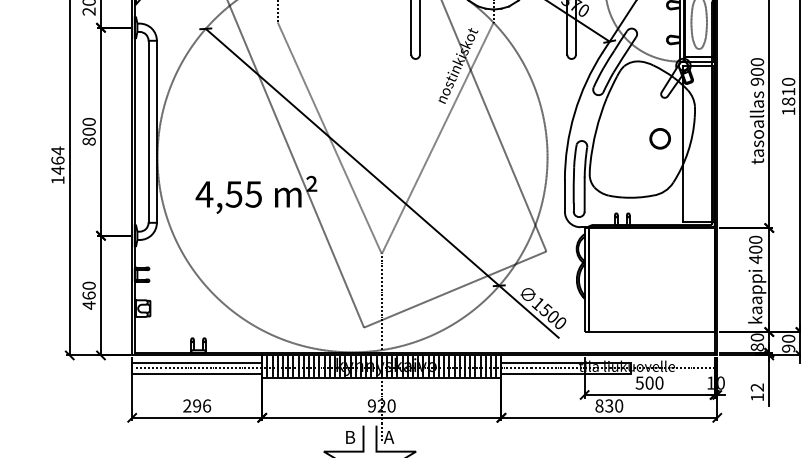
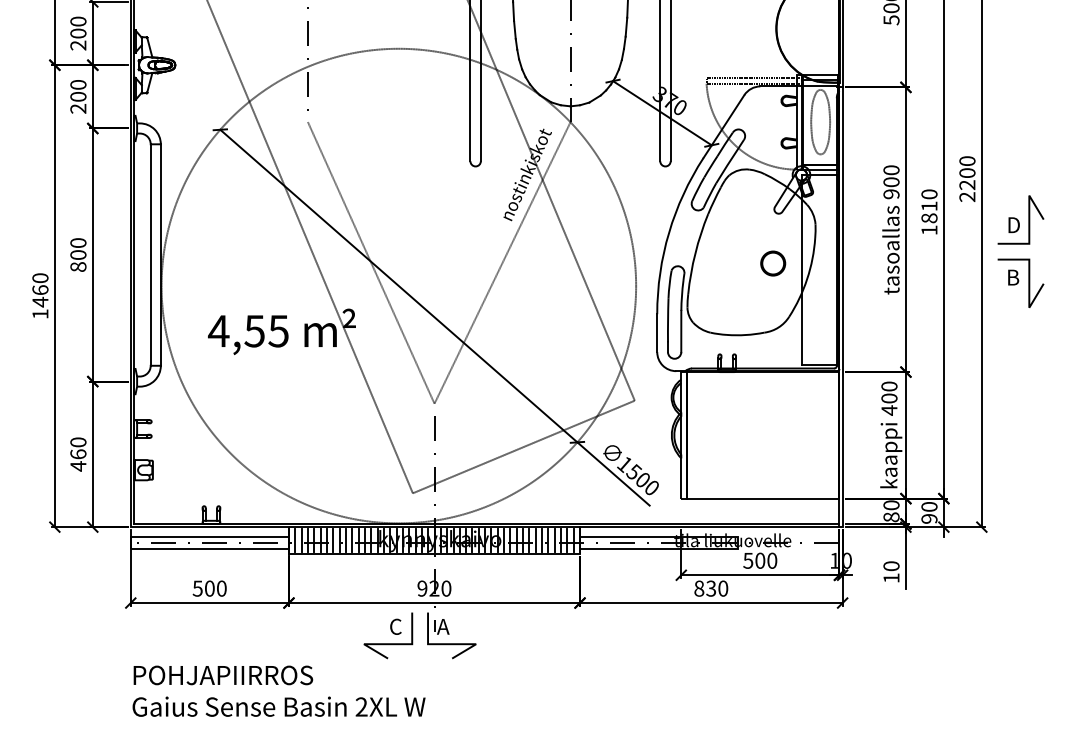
text: (57, 150) -> (40, 277), 1464 -> 1460
text: (757, 387) -> (891, 566), 12 -> 10
text: (196, 405) -> (209, 588), 296 -> 500
text: (349, 437) -> (395, 626), B -> C

